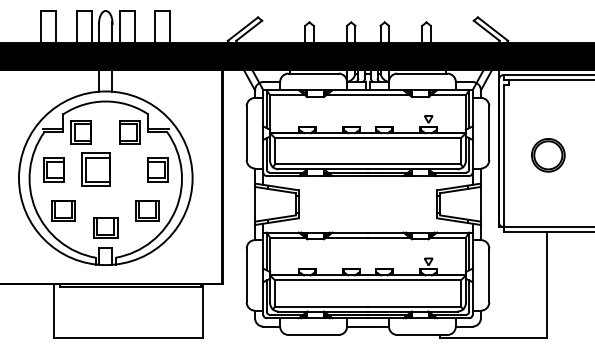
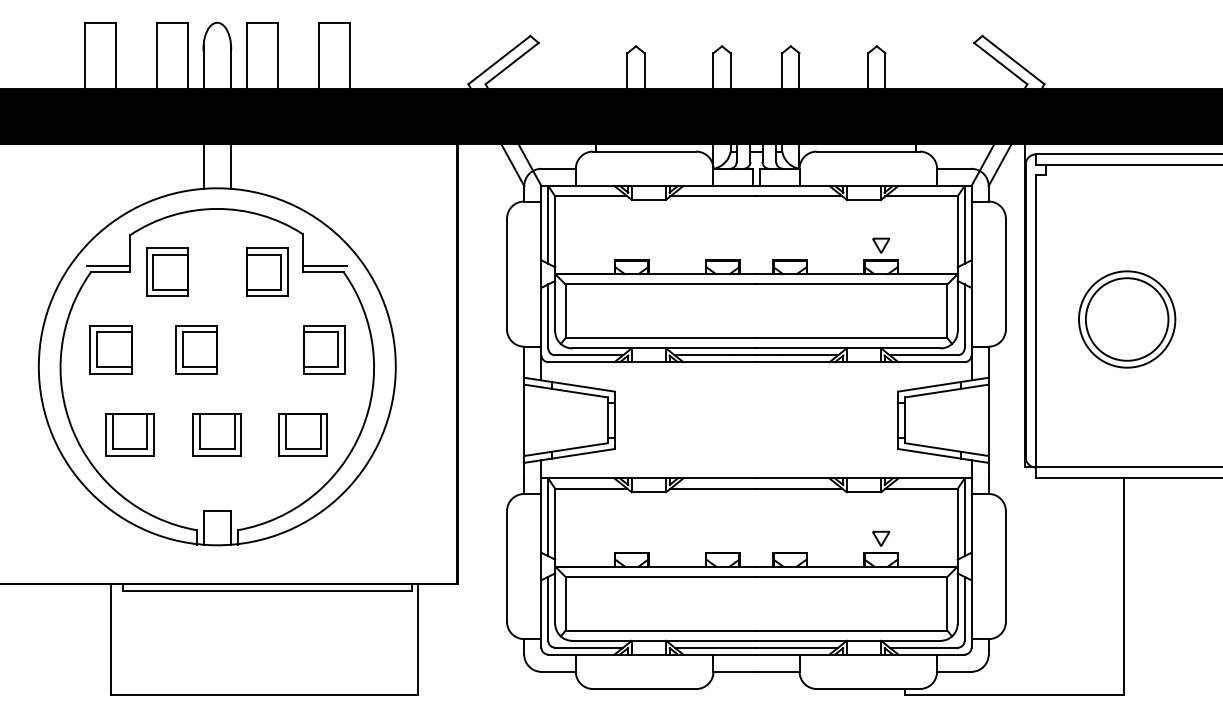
part: (548, 155) -> (1127, 319), size x1.43
part: (95, 169) -> (196, 348), size x0.71
part: (105, 227) -> (216, 433), moved

